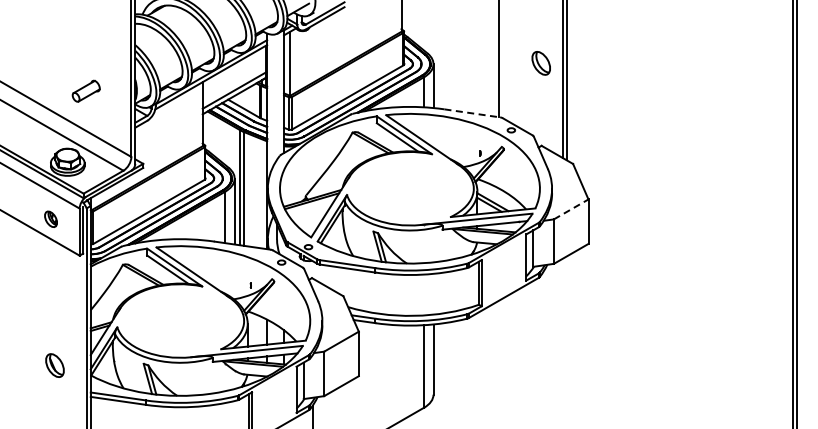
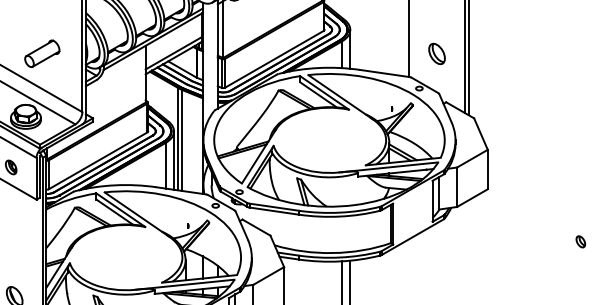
part: (540, 63) -> (436, 54), moved
part: (86, 91) -> (42, 54), size x1.43
line: (472, 113) -> (384, 73), dashed -> solid
line: (571, 209) -> (472, 158), dashed -> solid
part: (693, 303) -> (580, 242), added

